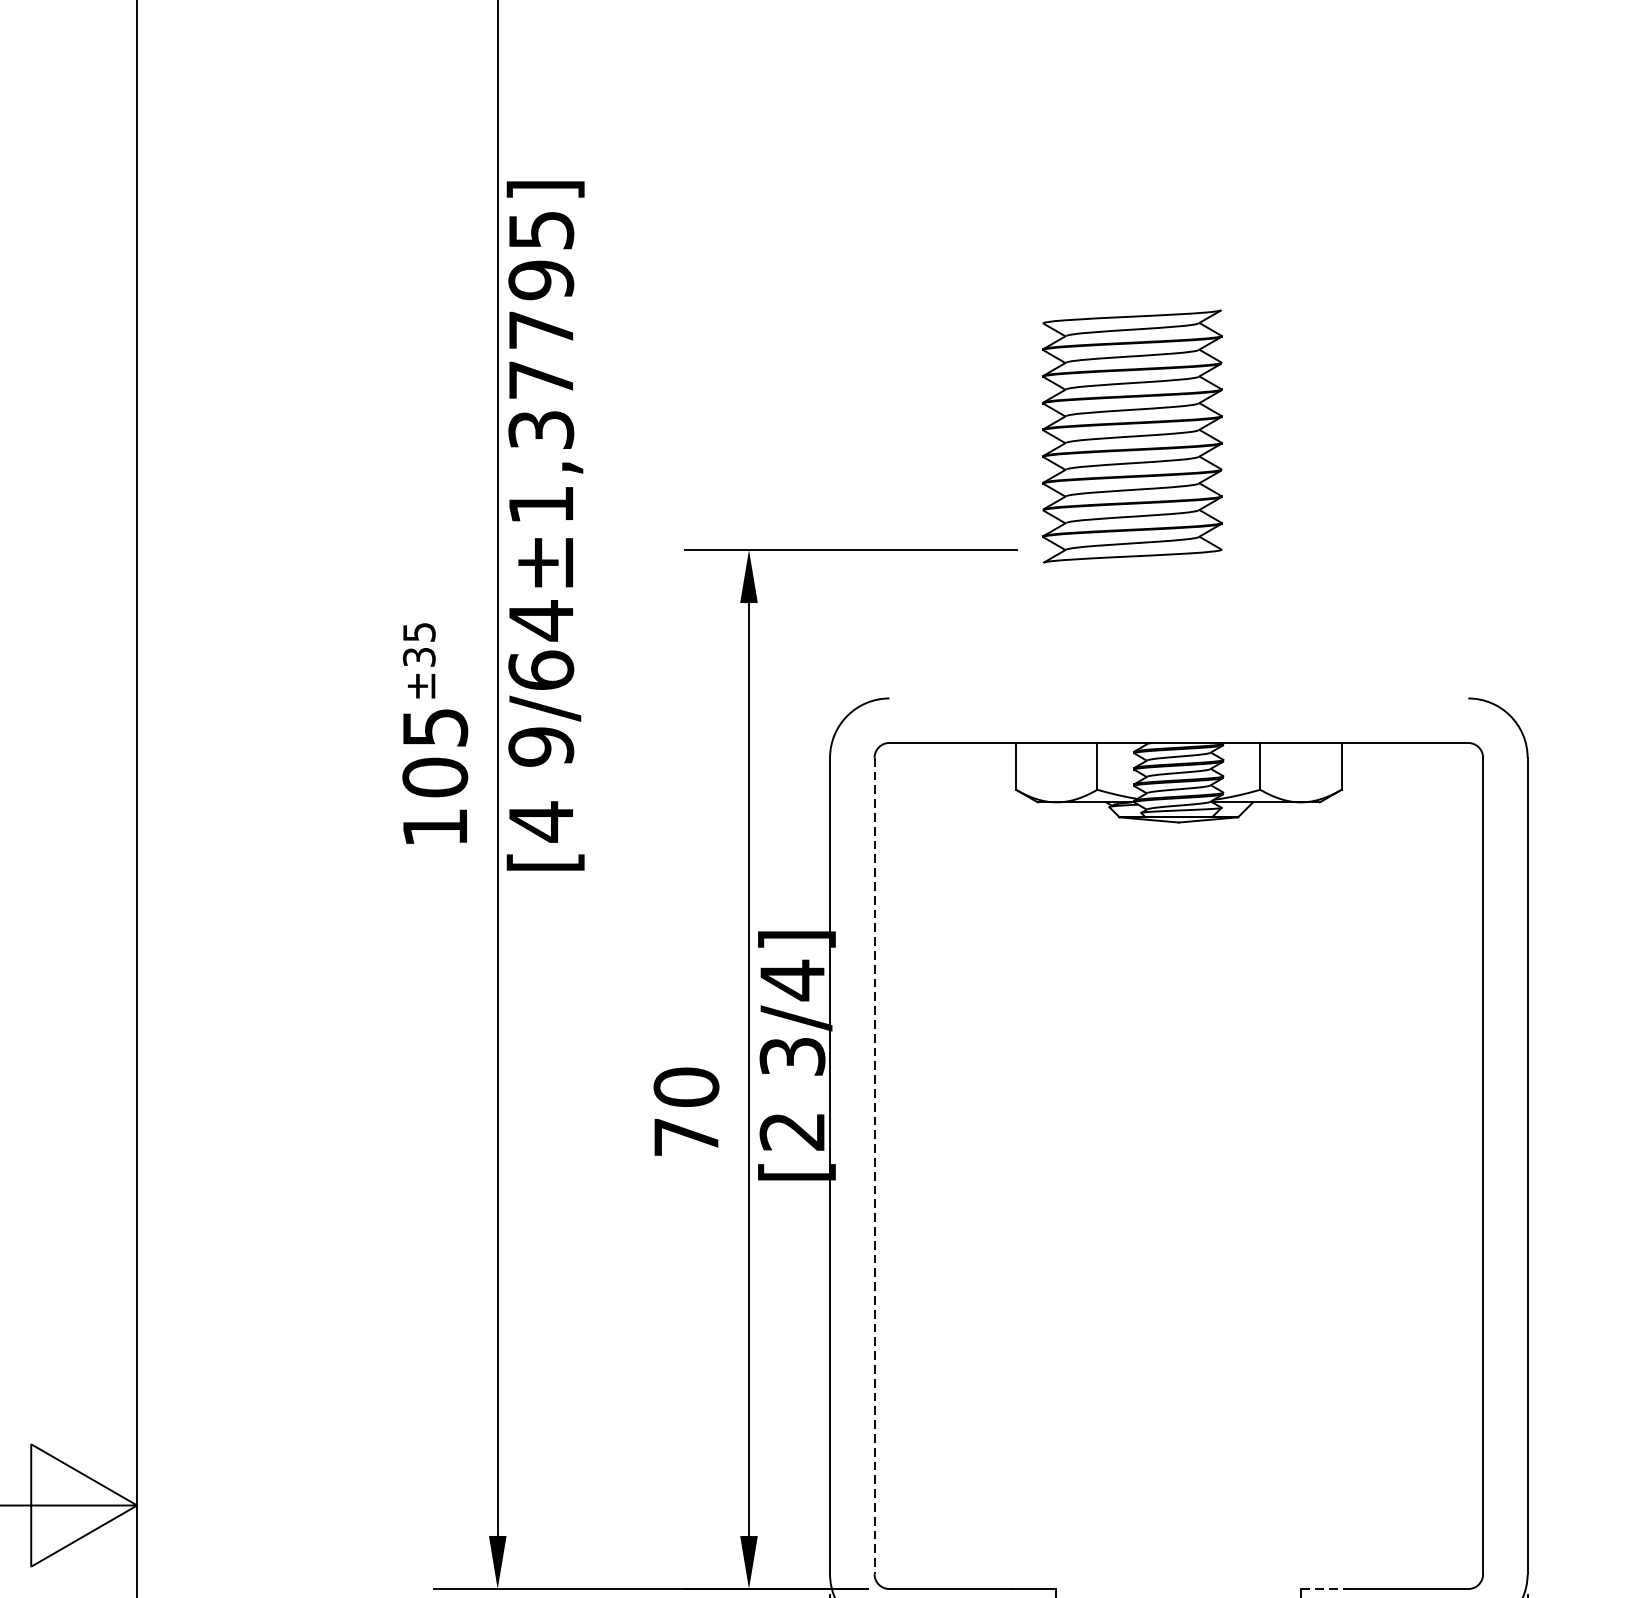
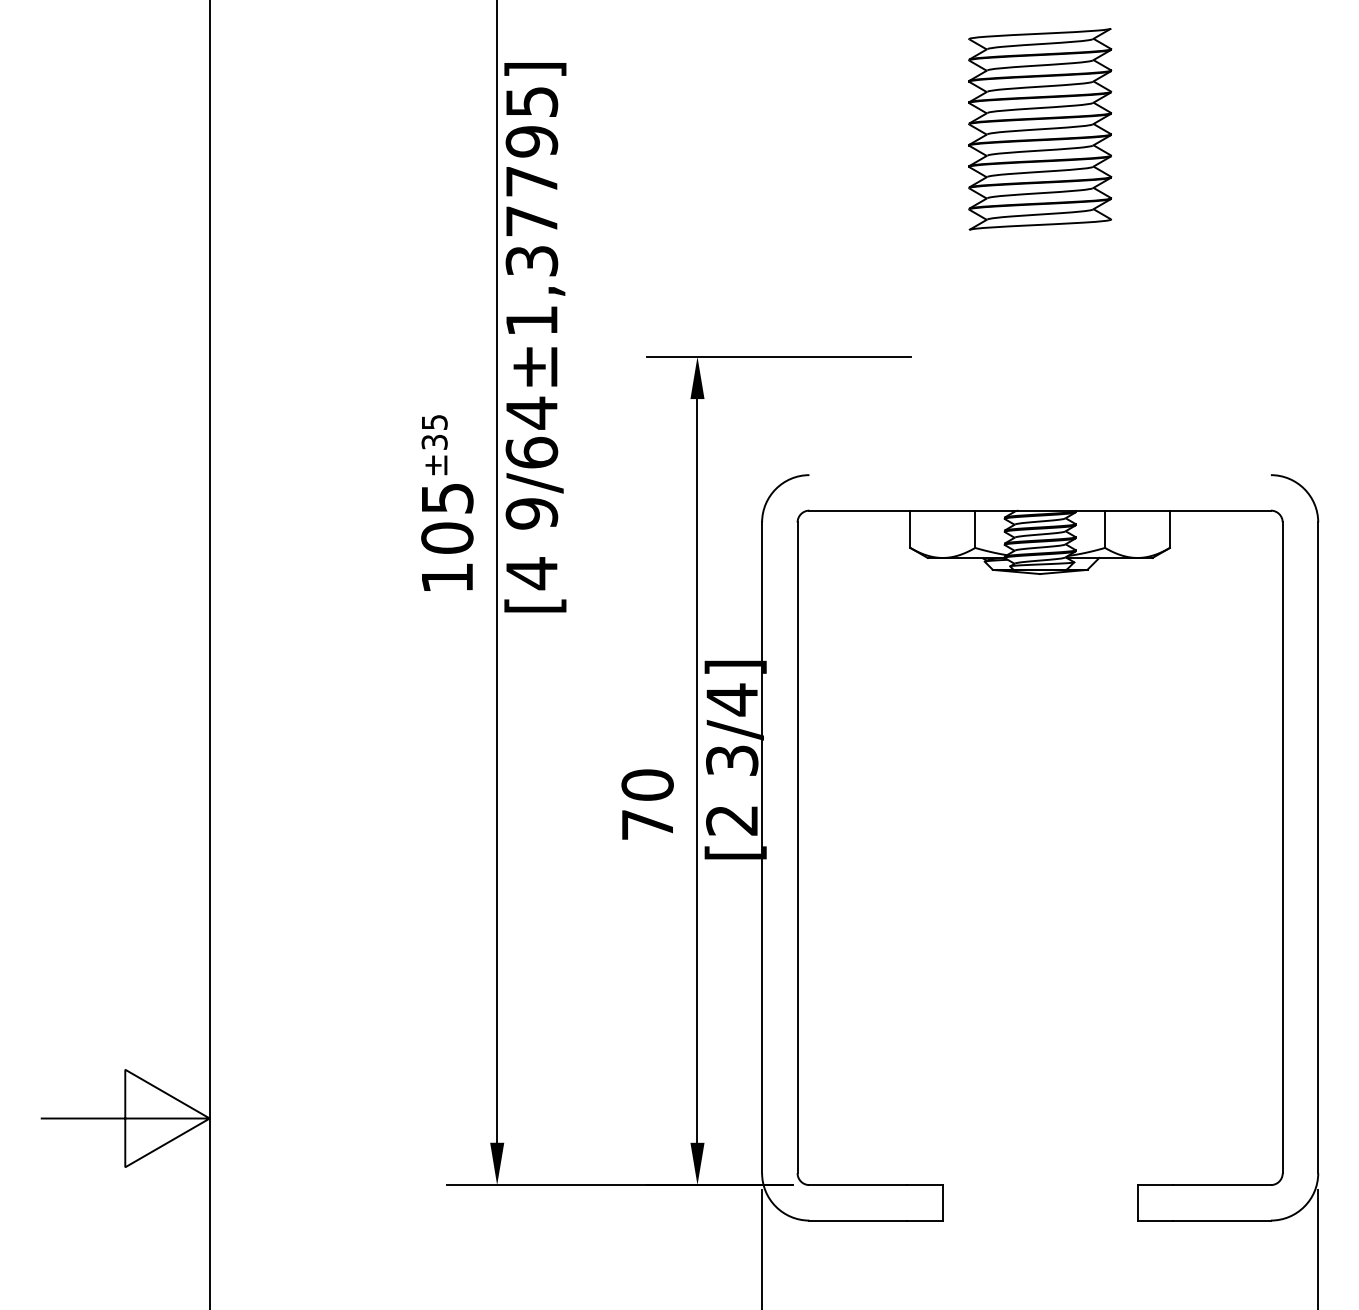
part: (1132, 436) -> (1040, 129), moved
line: (874, 1166) -> (797, 848), dashed -> solid
line: (1323, 1589) -> (1155, 1185), dashed -> solid

